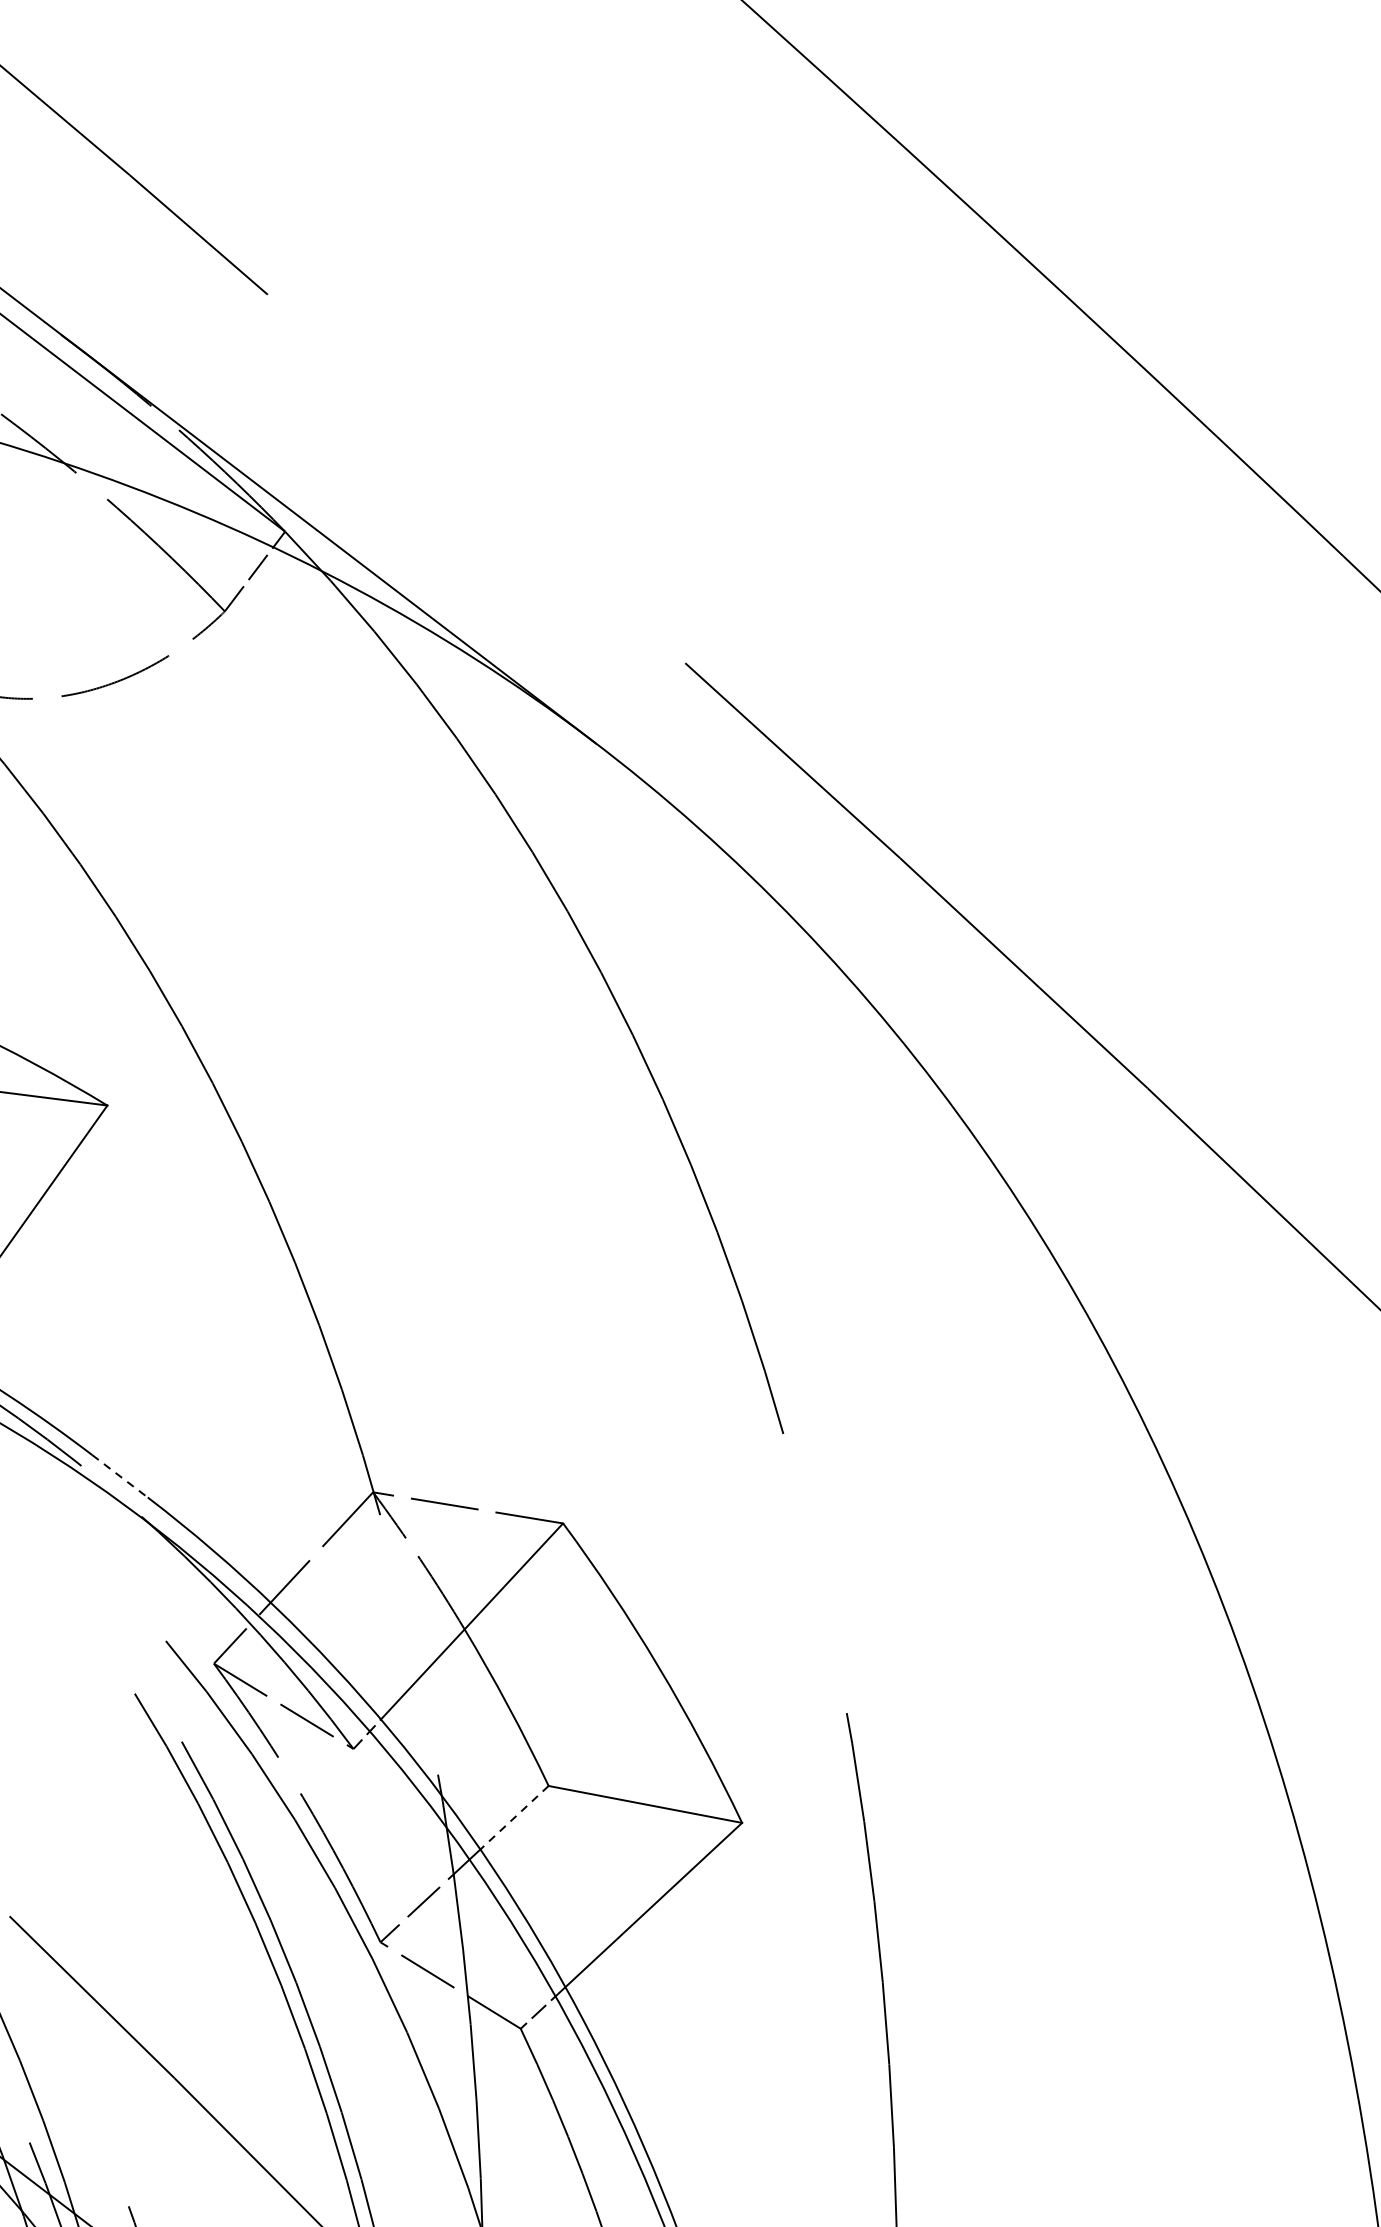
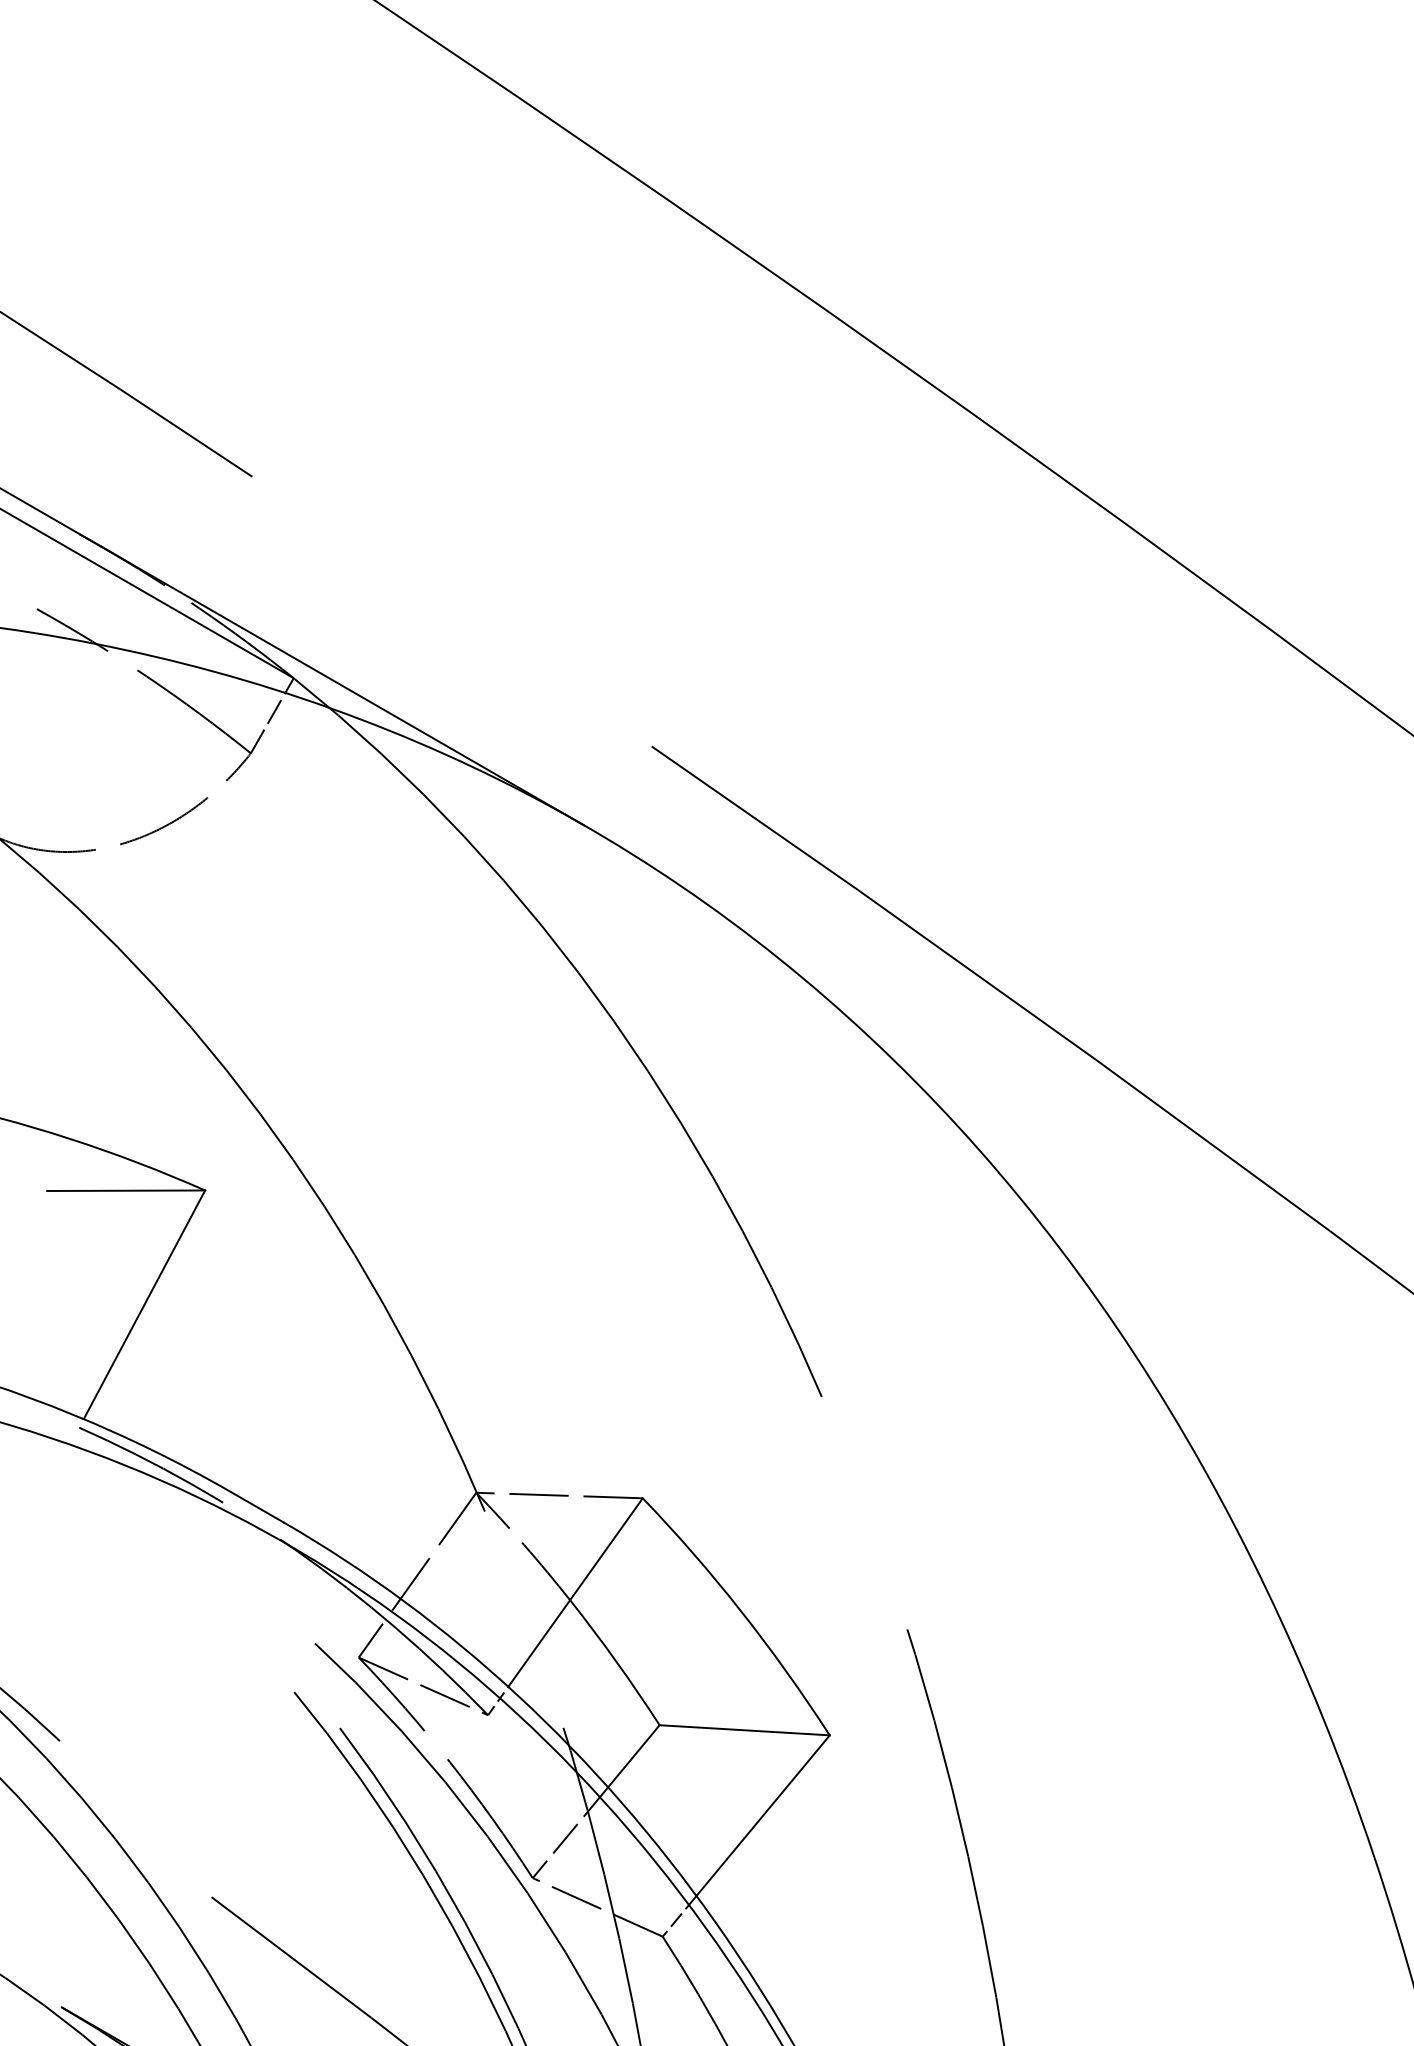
line: (120, 1476) -> (257, 1507), dashed -> solid
line: (514, 1817) -> (633, 1756), dashed -> solid

